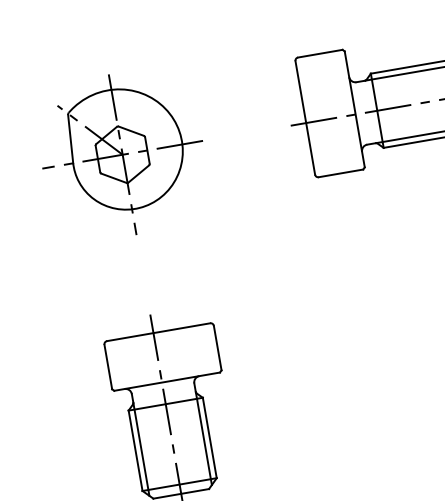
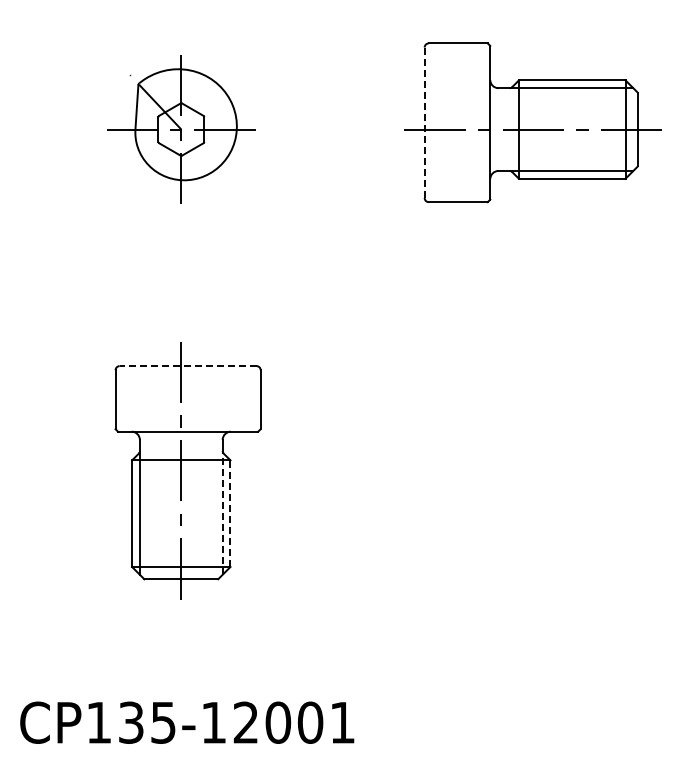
line: (305, 118) -> (424, 123), solid -> dashed
part: (122, 154) -> (181, 129), size x0.7
line: (158, 332) -> (187, 366), solid -> dashed
line: (209, 437) -> (230, 513), solid -> dashed
line: (203, 438) -> (222, 513), solid -> dashed

